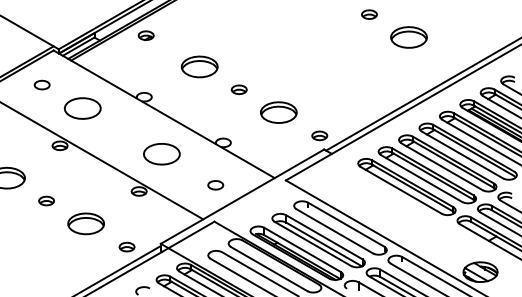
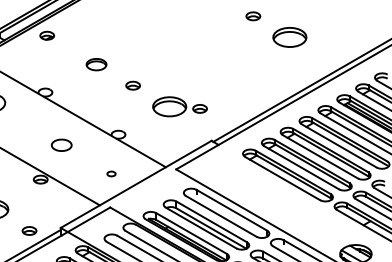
part: (199, 66) -> (96, 64), size x0.6
part: (319, 135) -> (199, 108), moved
part: (161, 154) -> (61, 145), size x0.6
part: (215, 185) -> (111, 174), size x0.6

